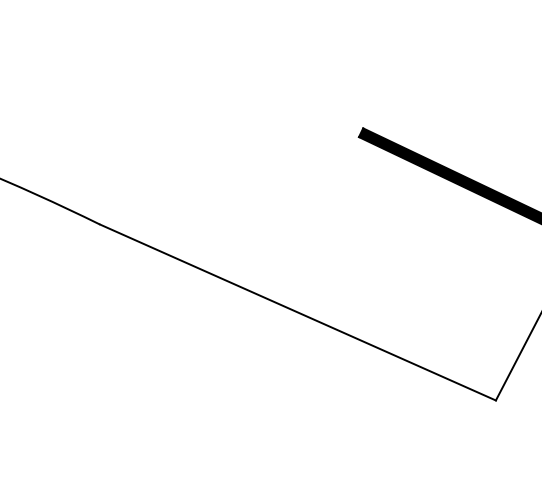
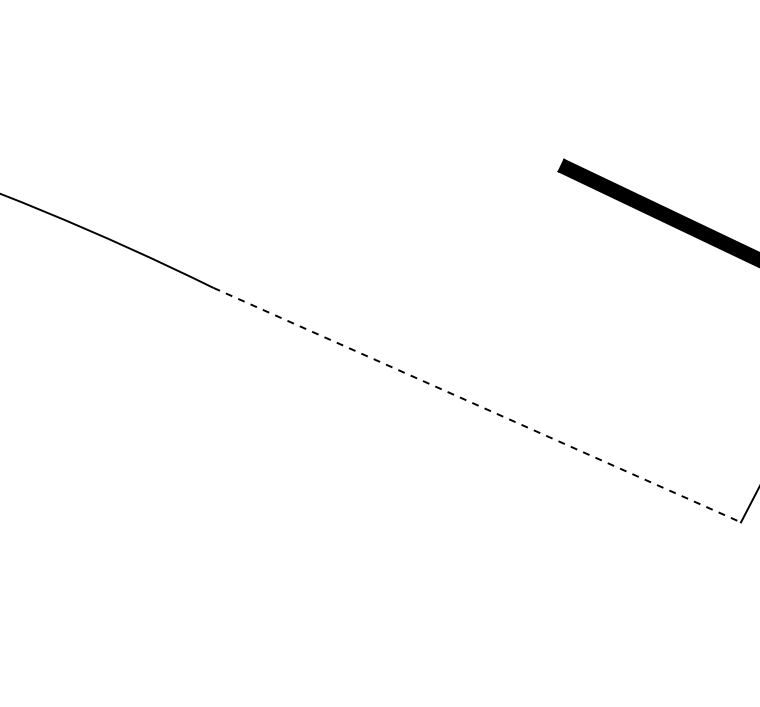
line: (298, 312) -> (477, 405), solid -> dashed

